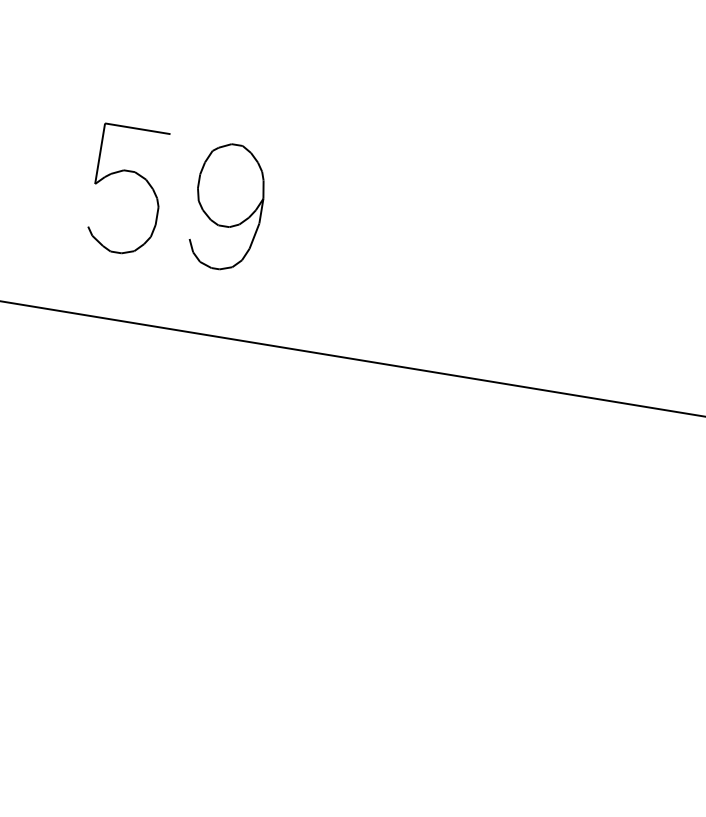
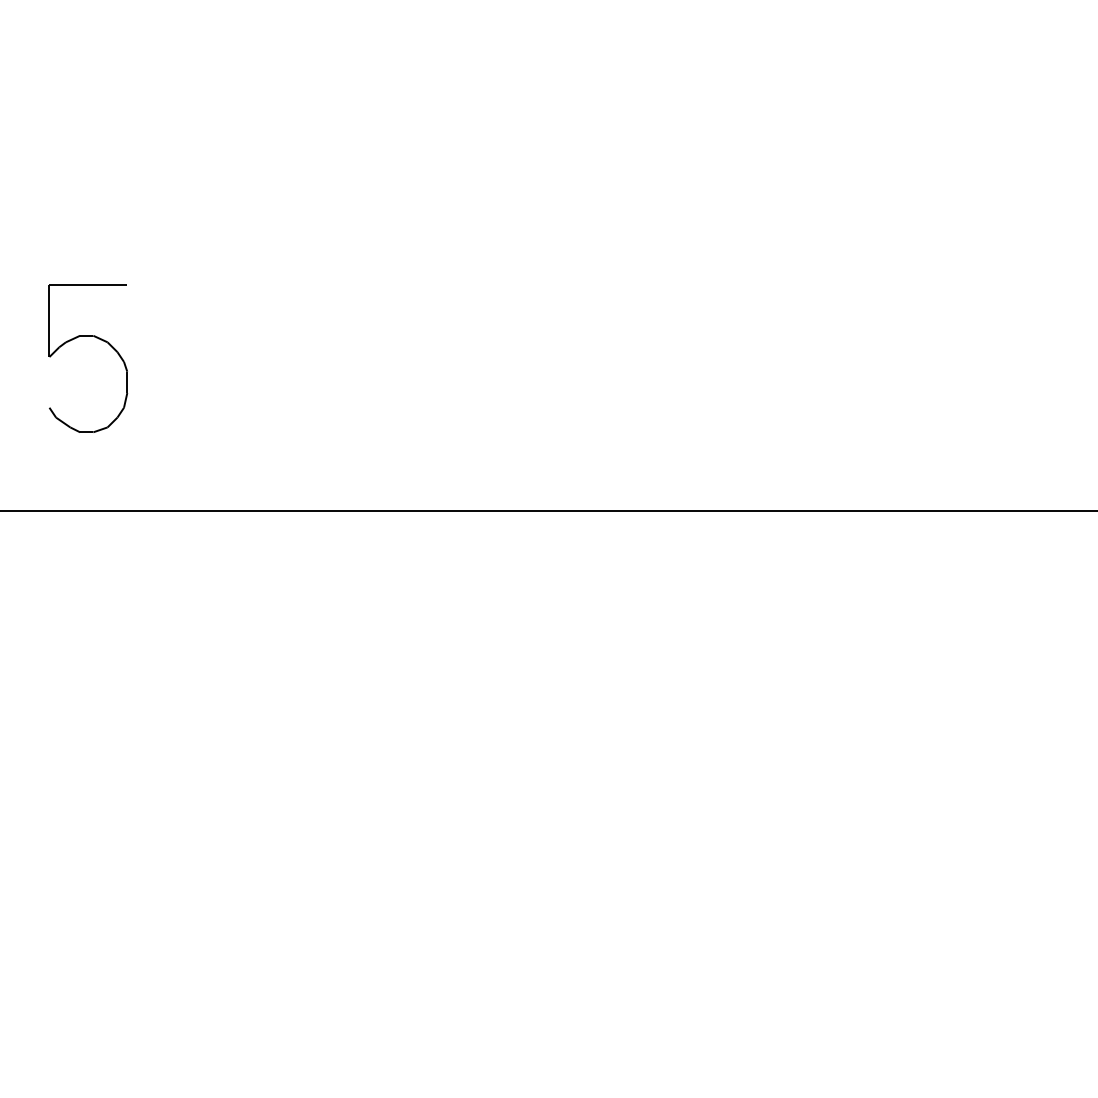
part: (227, 206) -> (207, 358), removed

